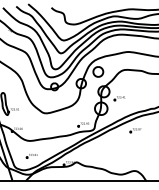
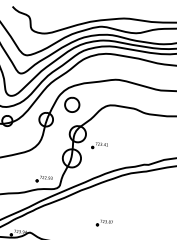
part: (135, 130) -> (104, 223), moved

